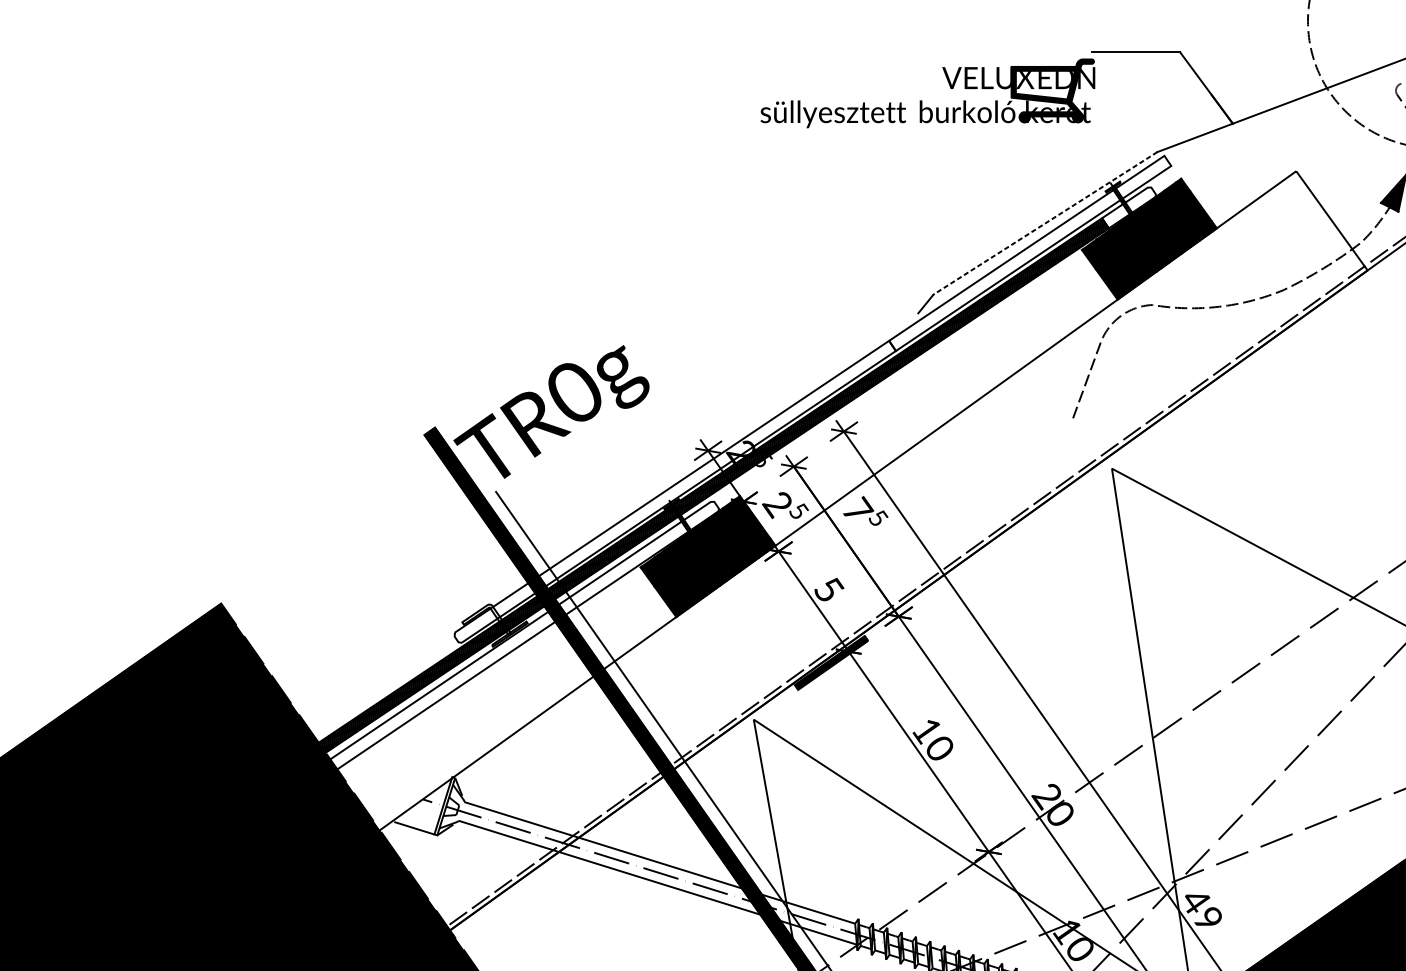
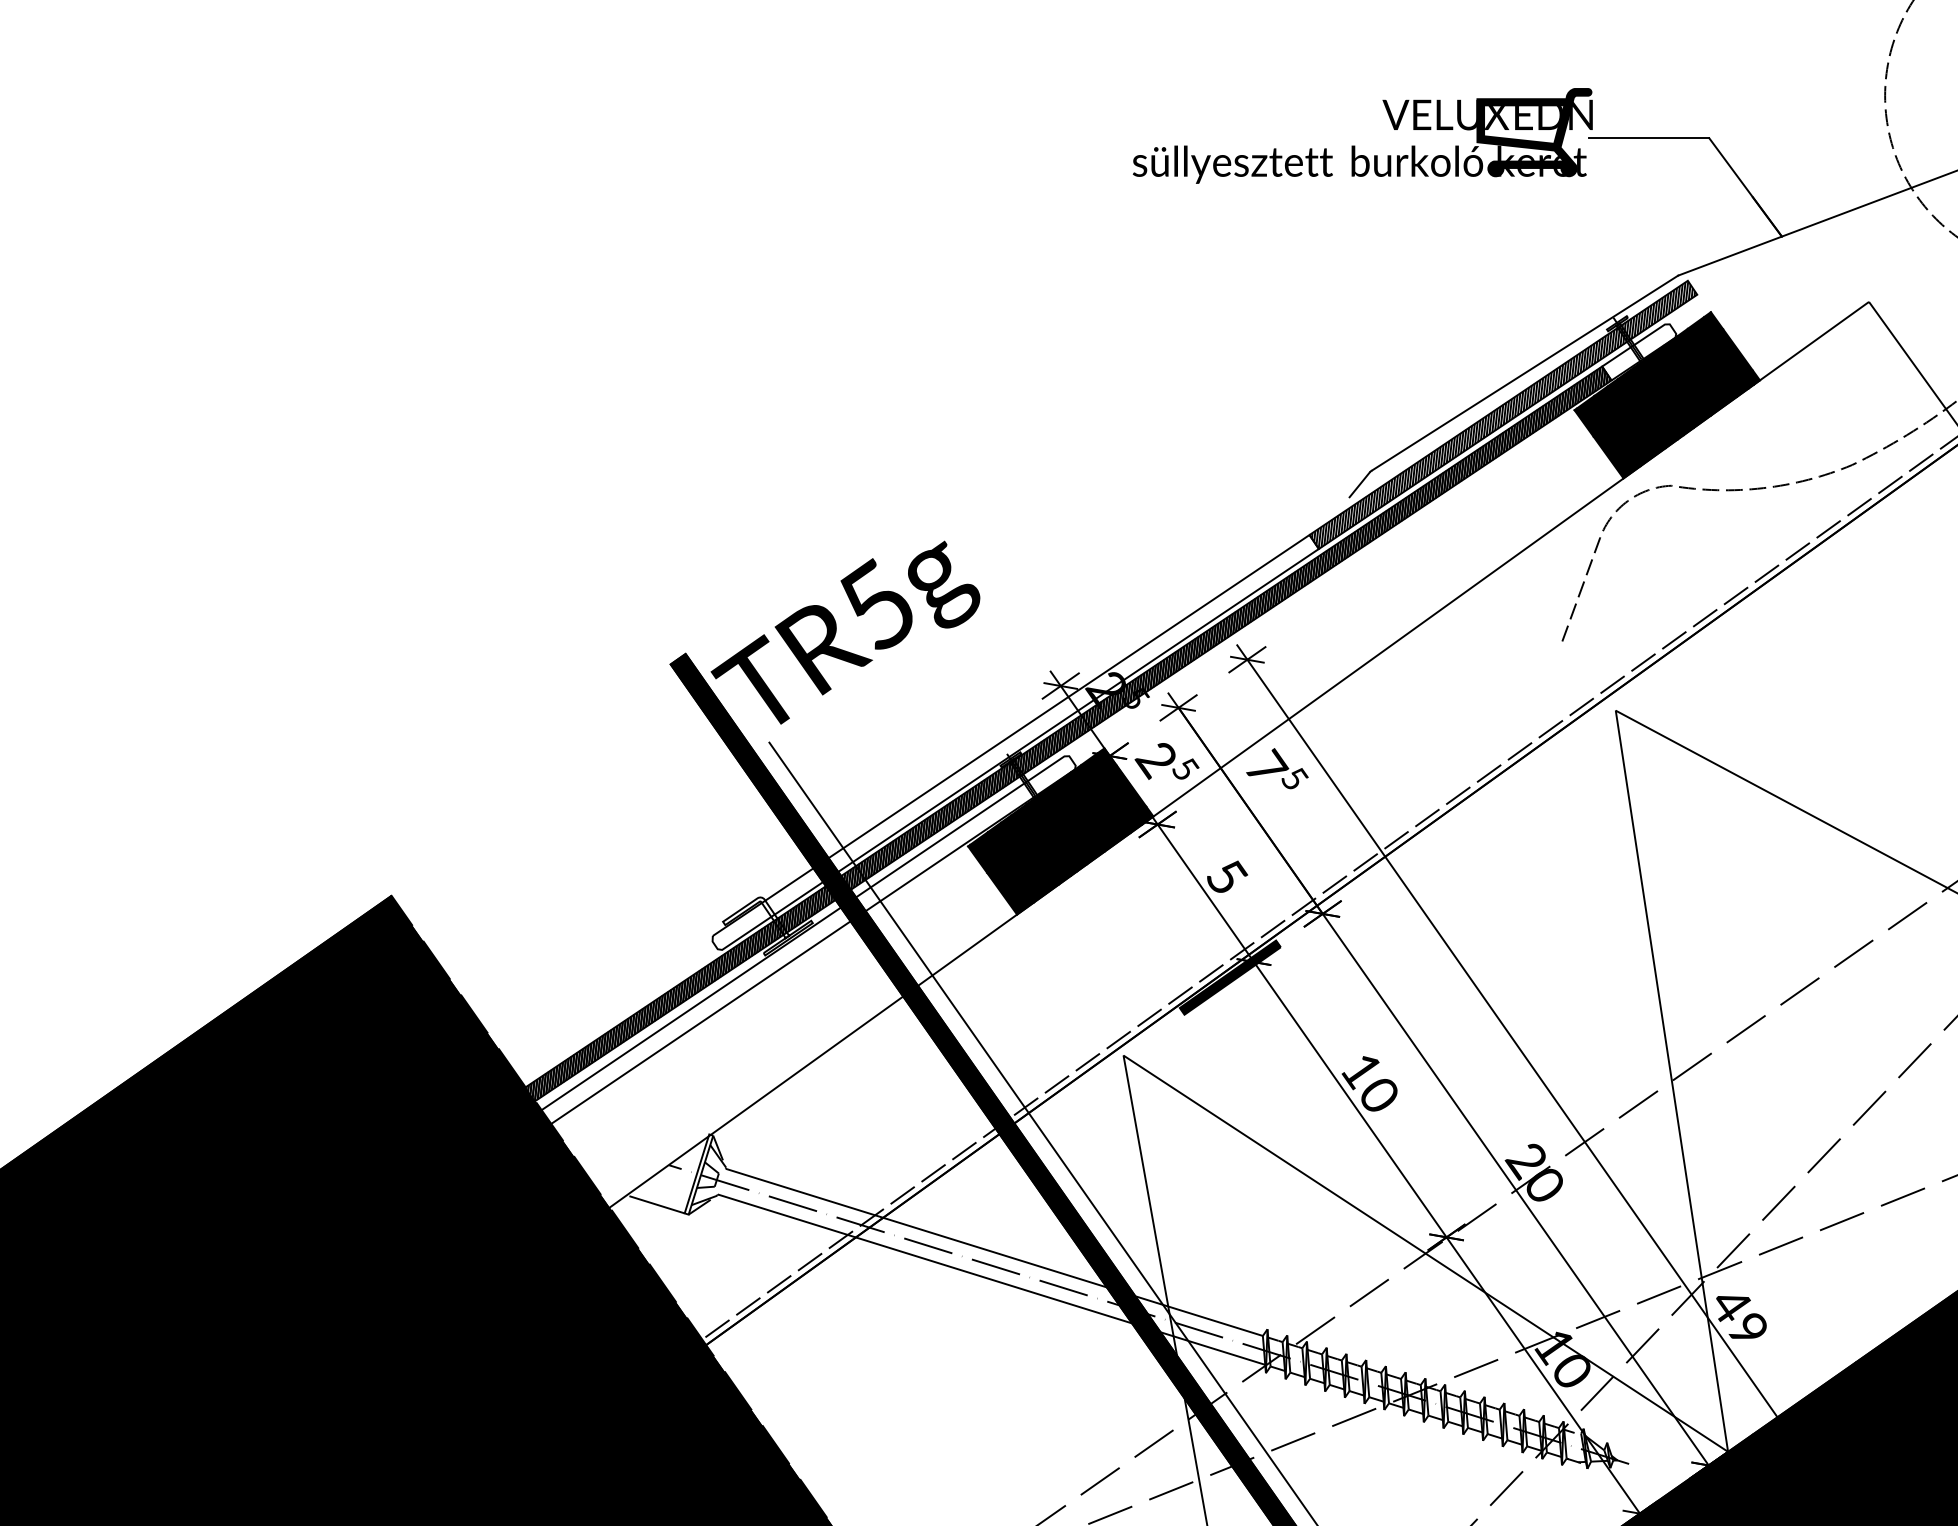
text: (927, 93) -> (1362, 135), moved
line: (1045, 223) -> (1524, 373), dashed -> solid
hatch: (1029, 253) -> (1502, 414), added
text: (574, 390) -> (876, 603), TR0g -> TR5g

